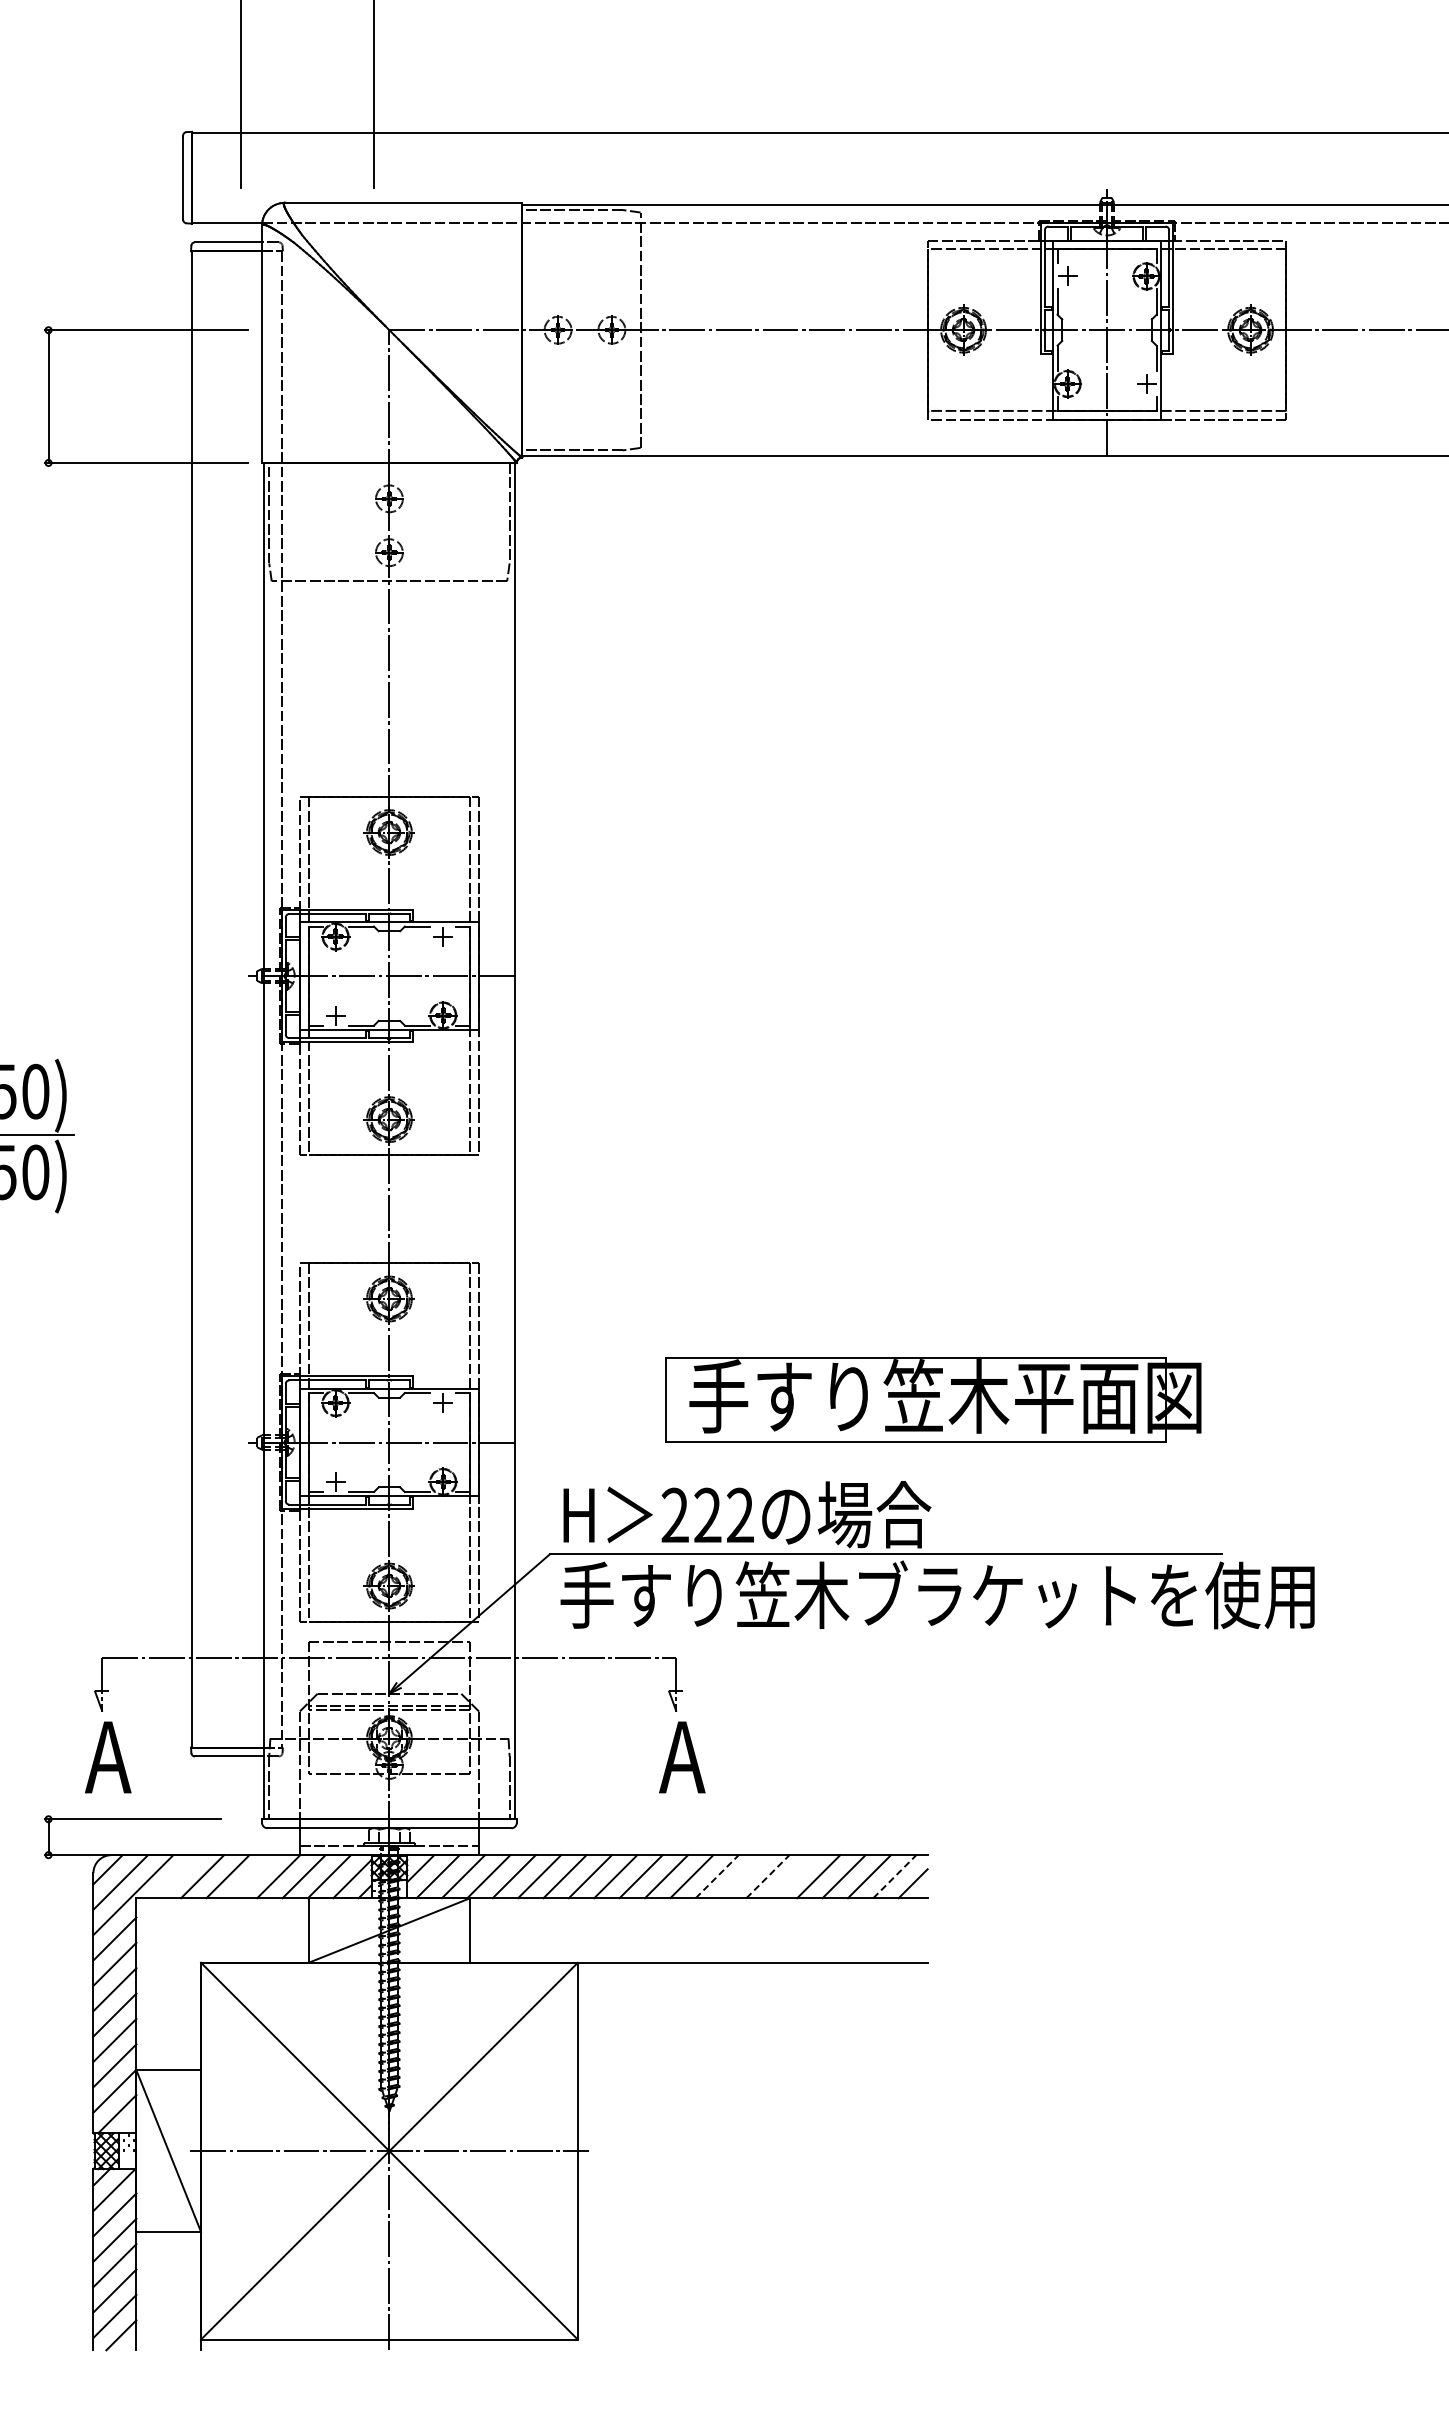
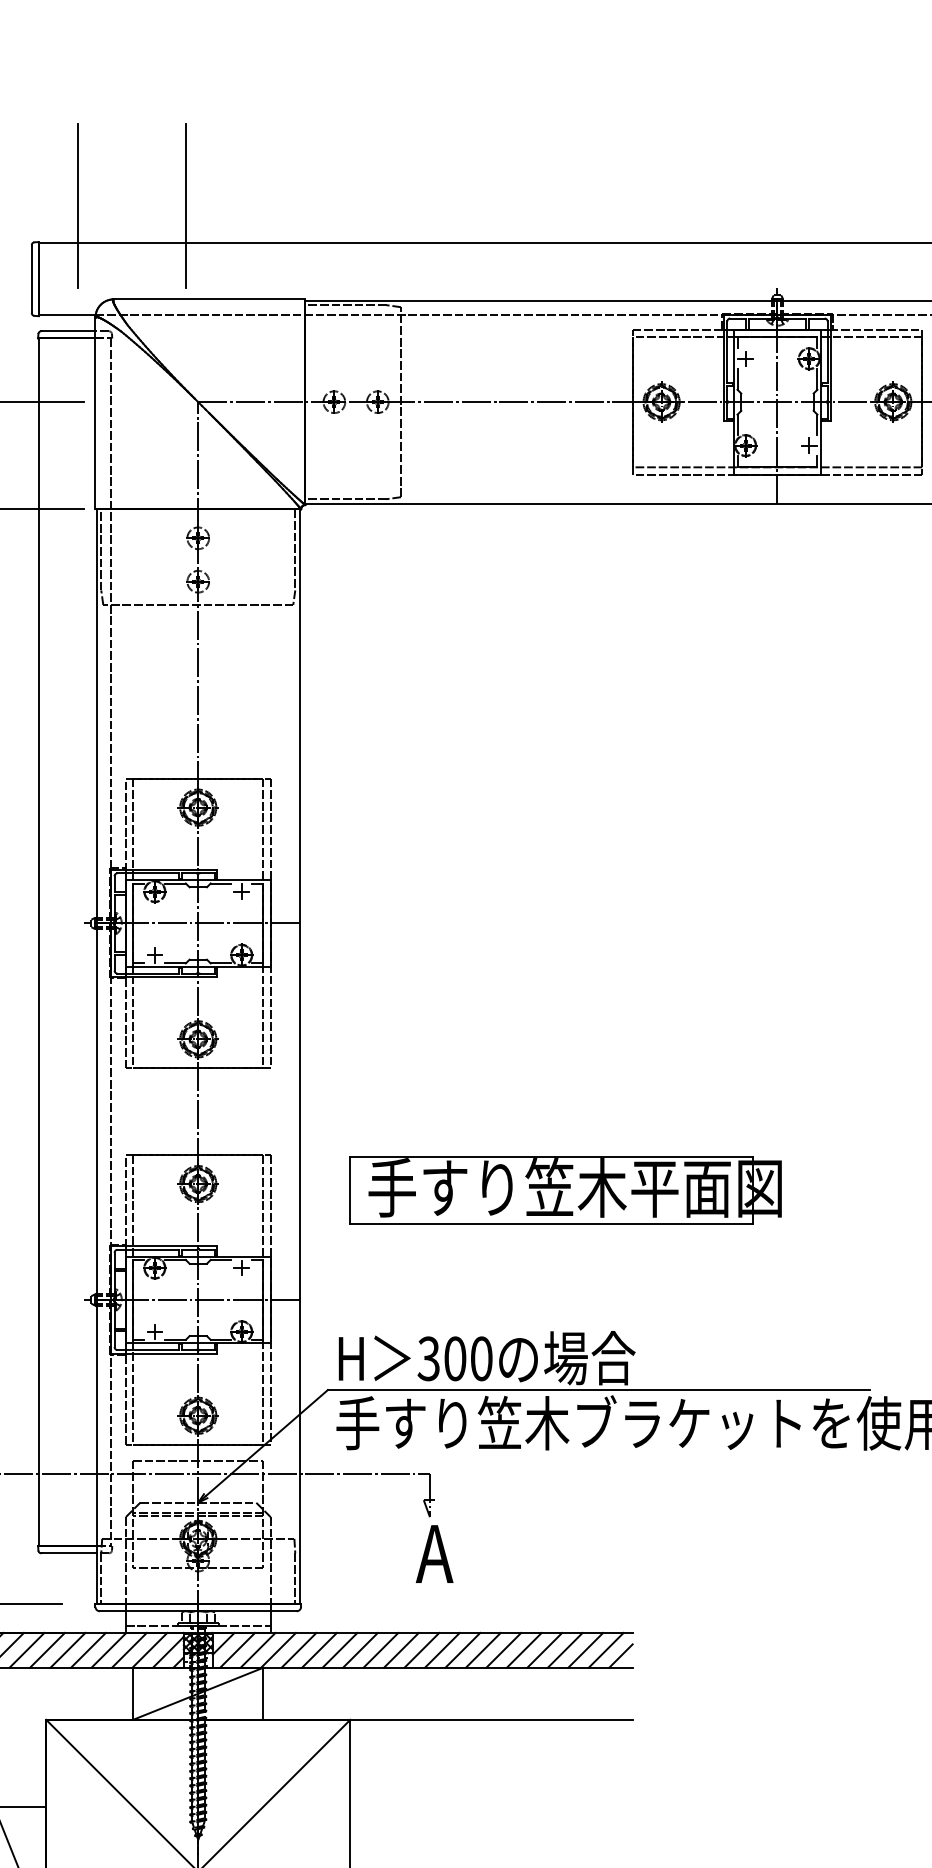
part: (933, 1399) -> (565, 1190), moved
text: (707, 1515) -> (454, 1358), 222 -> 300
line: (176, 1876) -> (26, 1650), added
line: (252, 1876) -> (87, 1650), added
line: (717, 1876) -> (463, 1650), dashed -> solid
line: (742, 1876) -> (483, 1650), added
line: (768, 1876) -> (504, 1650), dashed -> solid
line: (792, 1876) -> (523, 1650), added
line: (895, 1876) -> (606, 1650), dashed -> solid

